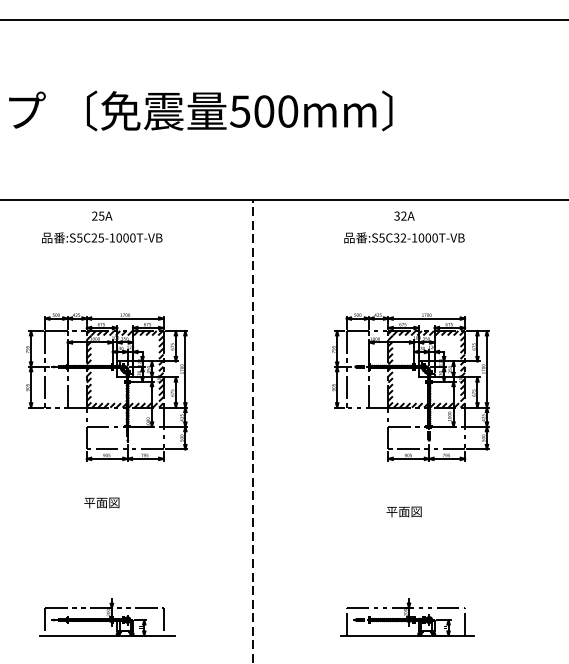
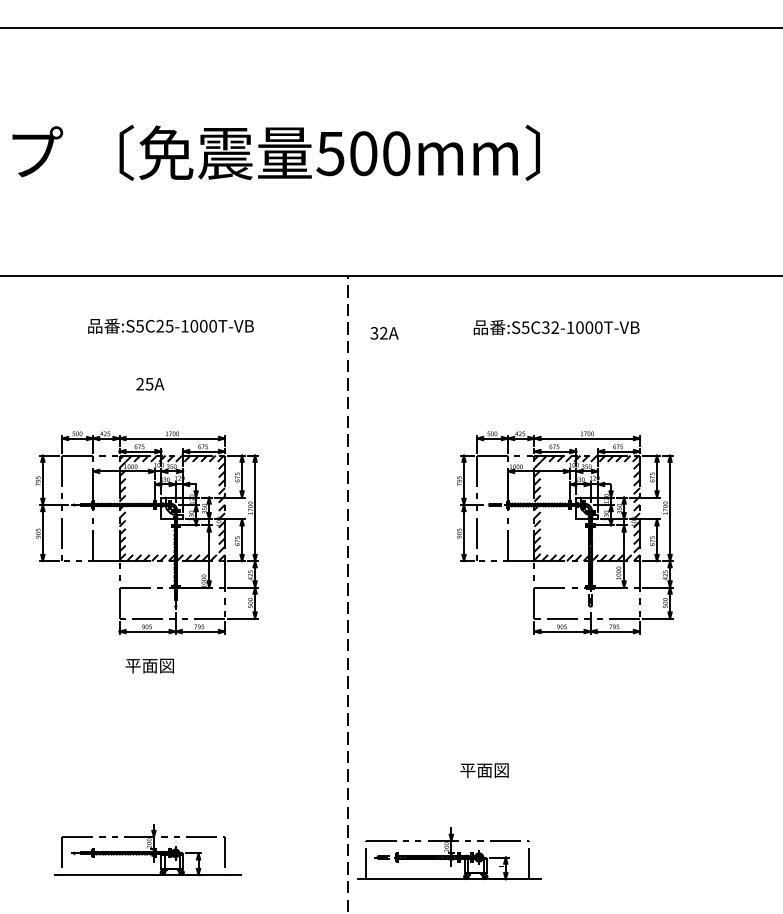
text: (102, 215) -> (150, 383), moved
text: (404, 215) -> (384, 332), moved
text: (102, 237) -> (171, 325), moved
text: (101, 502) -> (149, 665), moved
text: (403, 511) -> (483, 770), moved
part: (407, 617) -> (449, 853), moved

